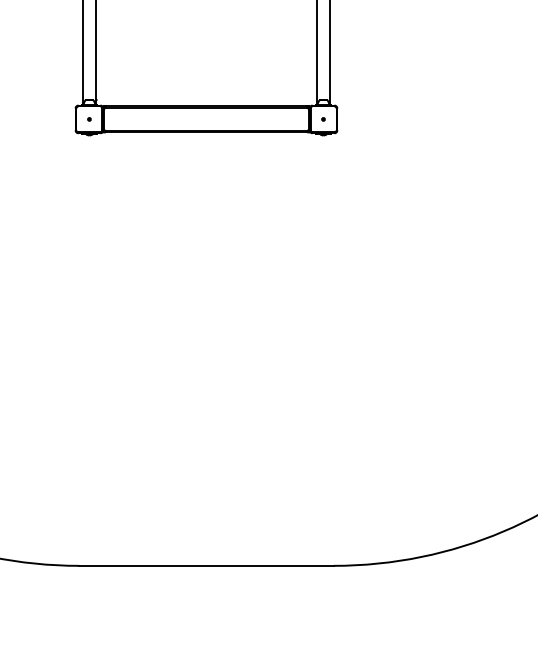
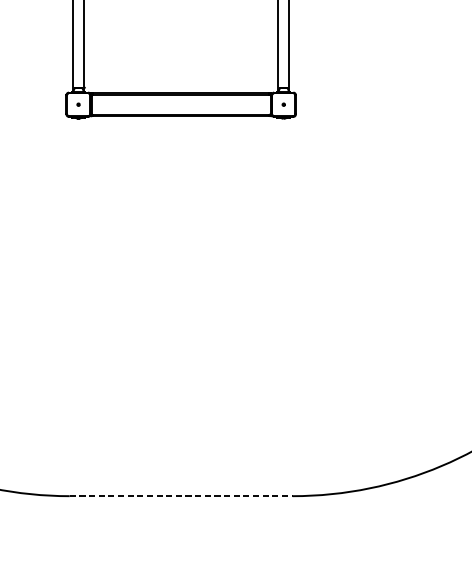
line: (206, 565) -> (181, 495), solid -> dashed

